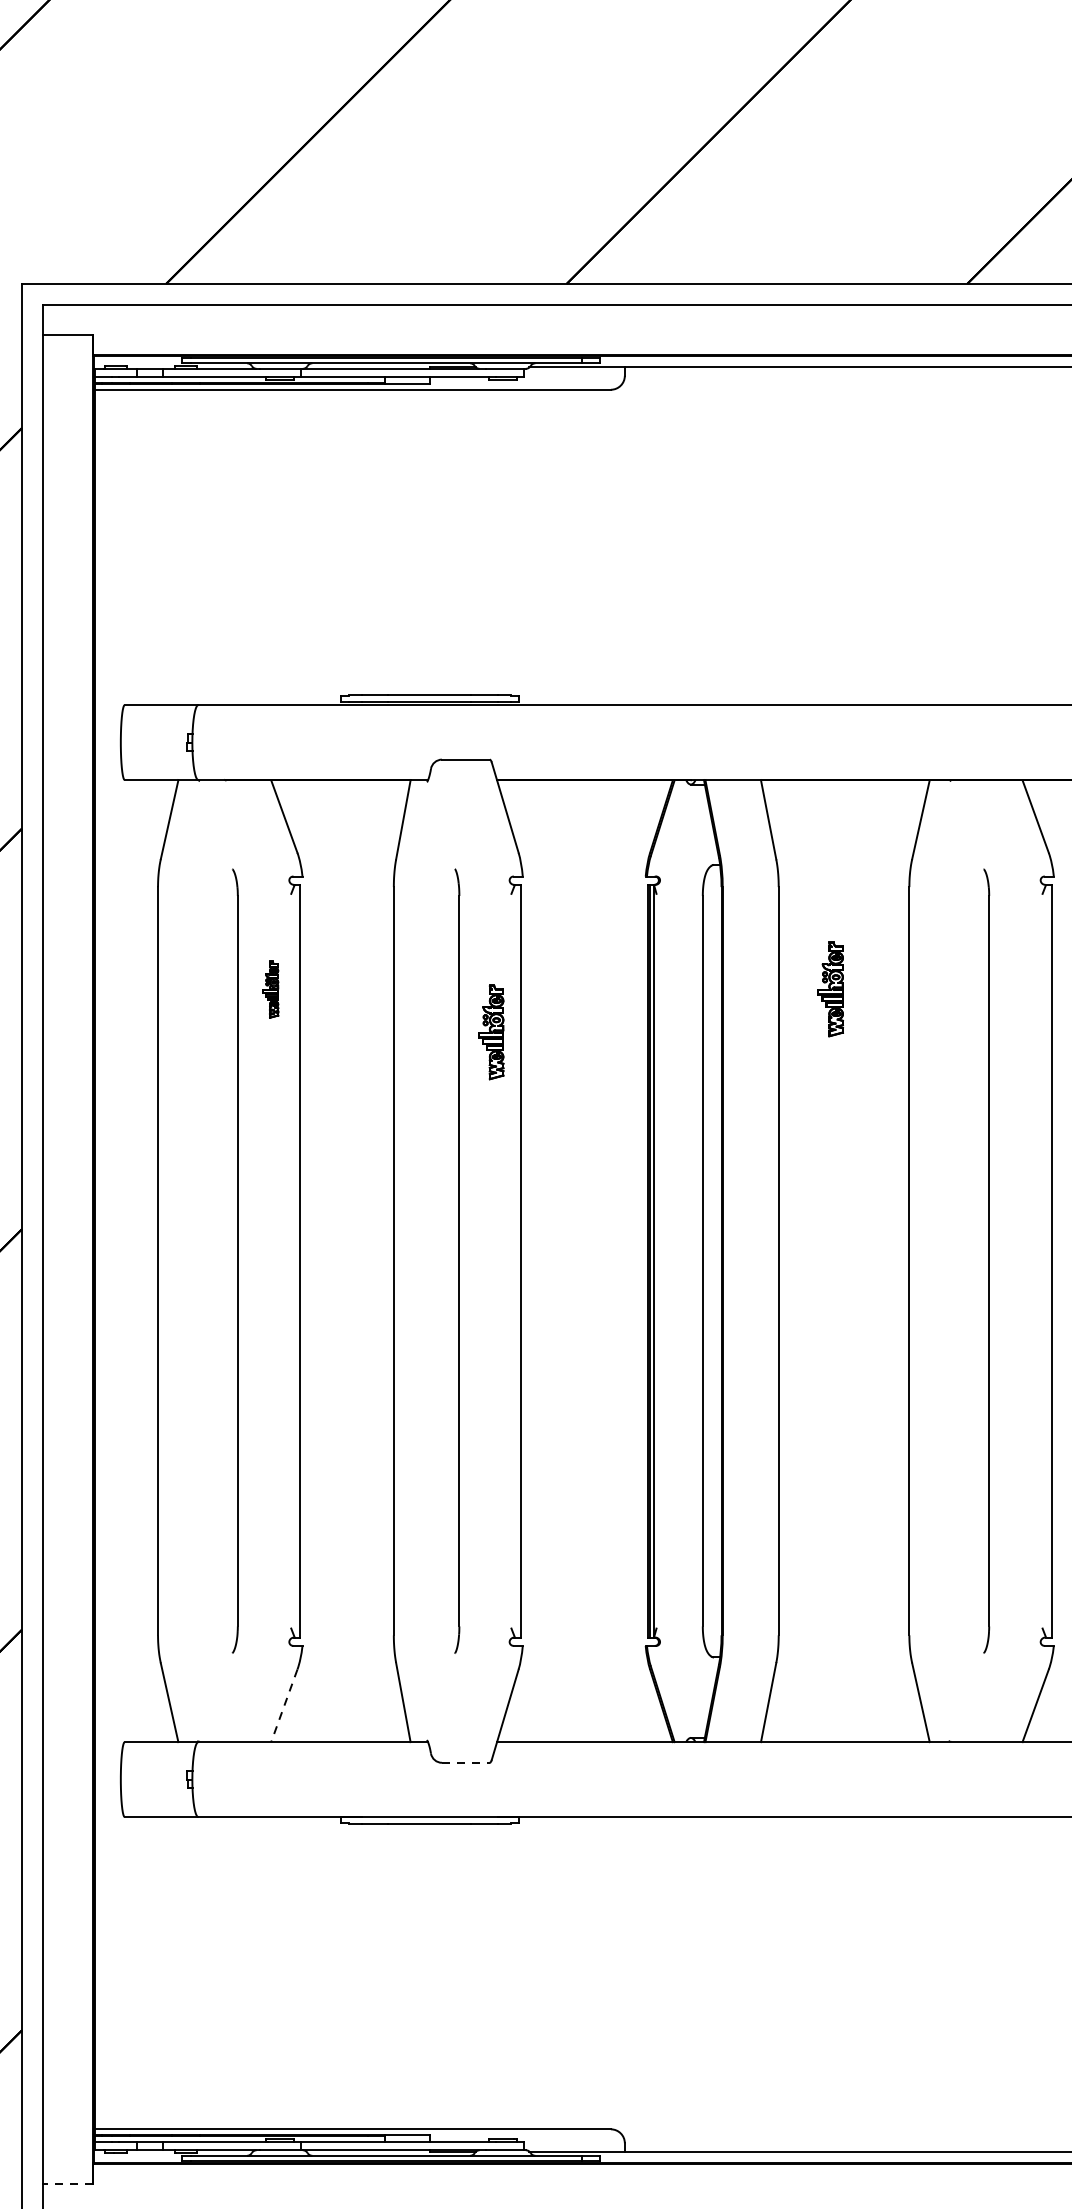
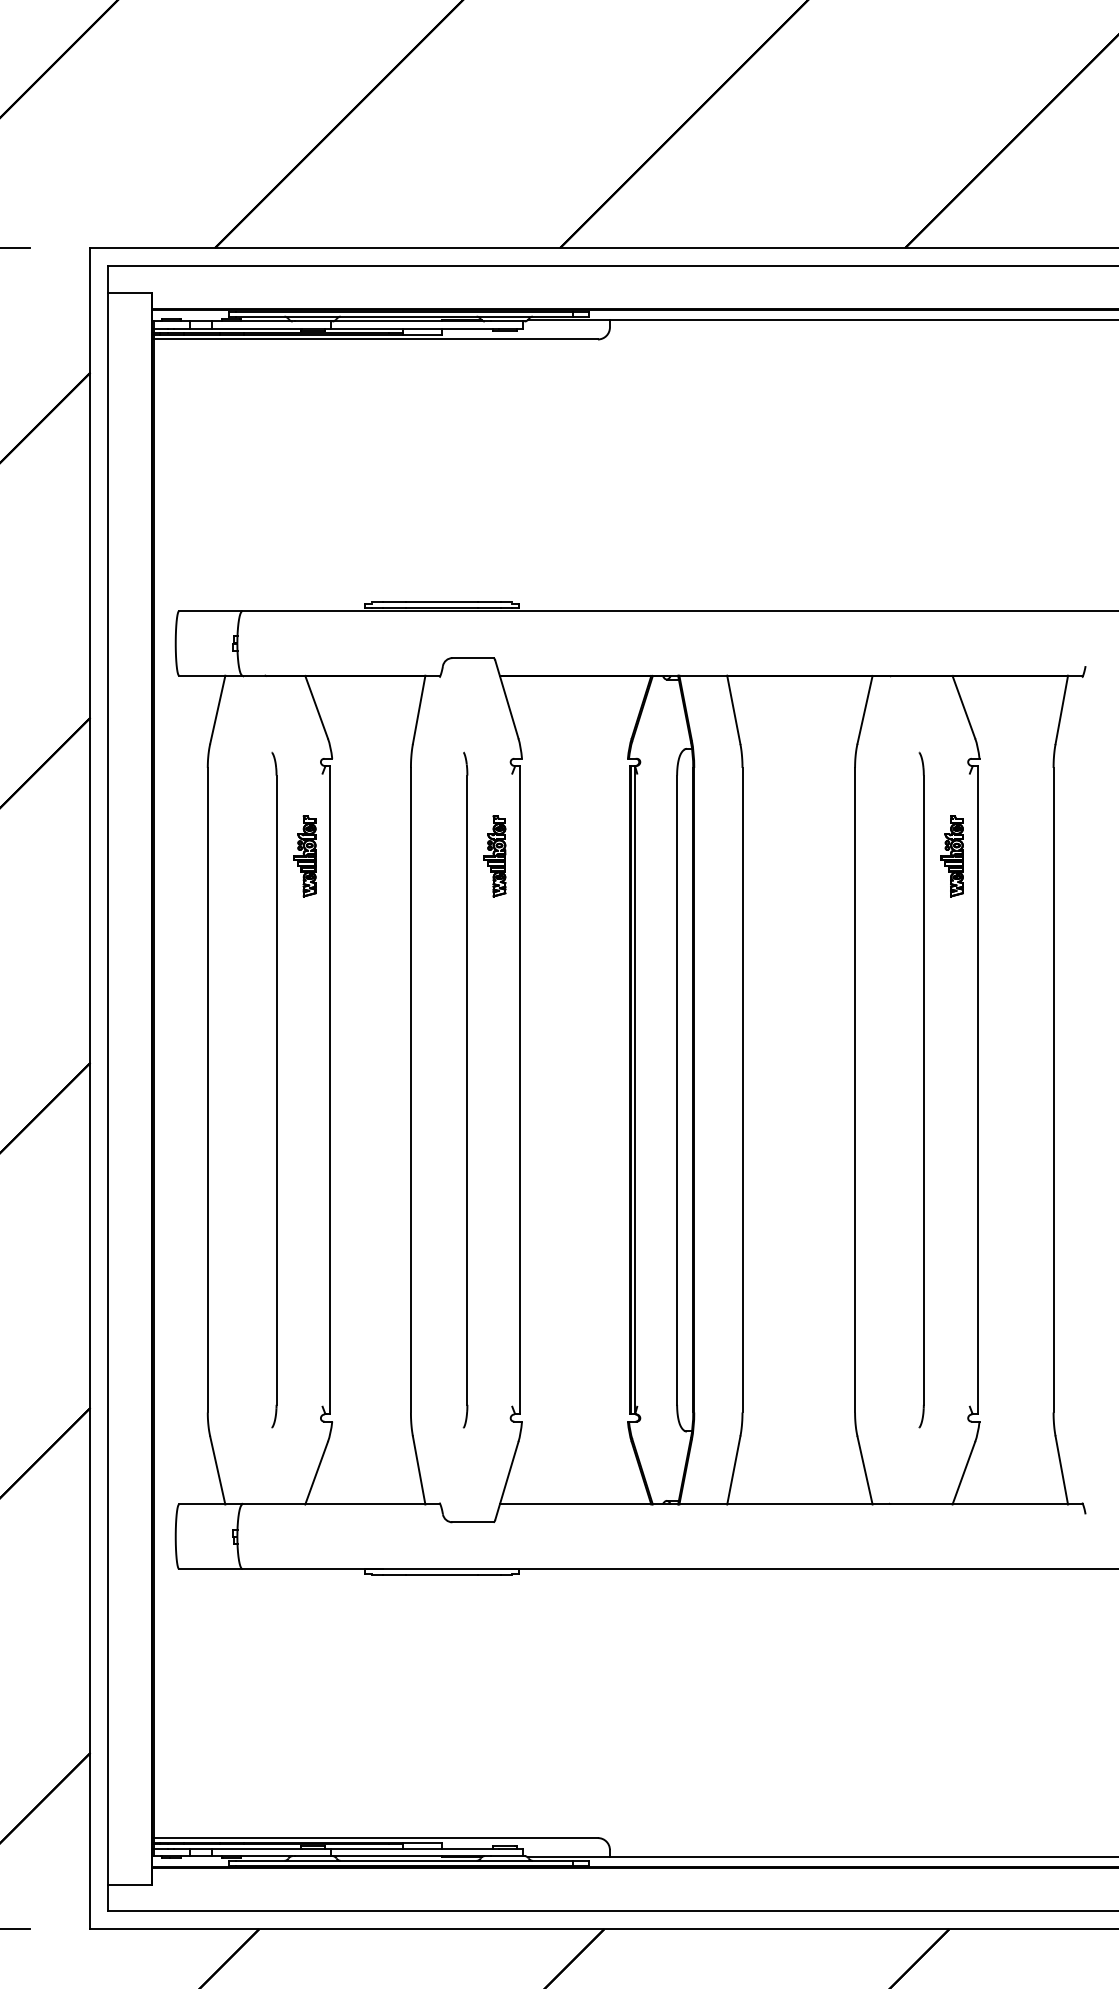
part: (270, 989) -> (304, 856), size x1.67
part: (829, 989) -> (951, 856), moved
part: (490, 1032) -> (494, 856), moved
line: (284, 1706) -> (316, 1473), dashed -> solid
line: (466, 1763) -> (473, 1522), dashed -> solid
line: (68, 2183) -> (130, 1884), dashed -> solid

